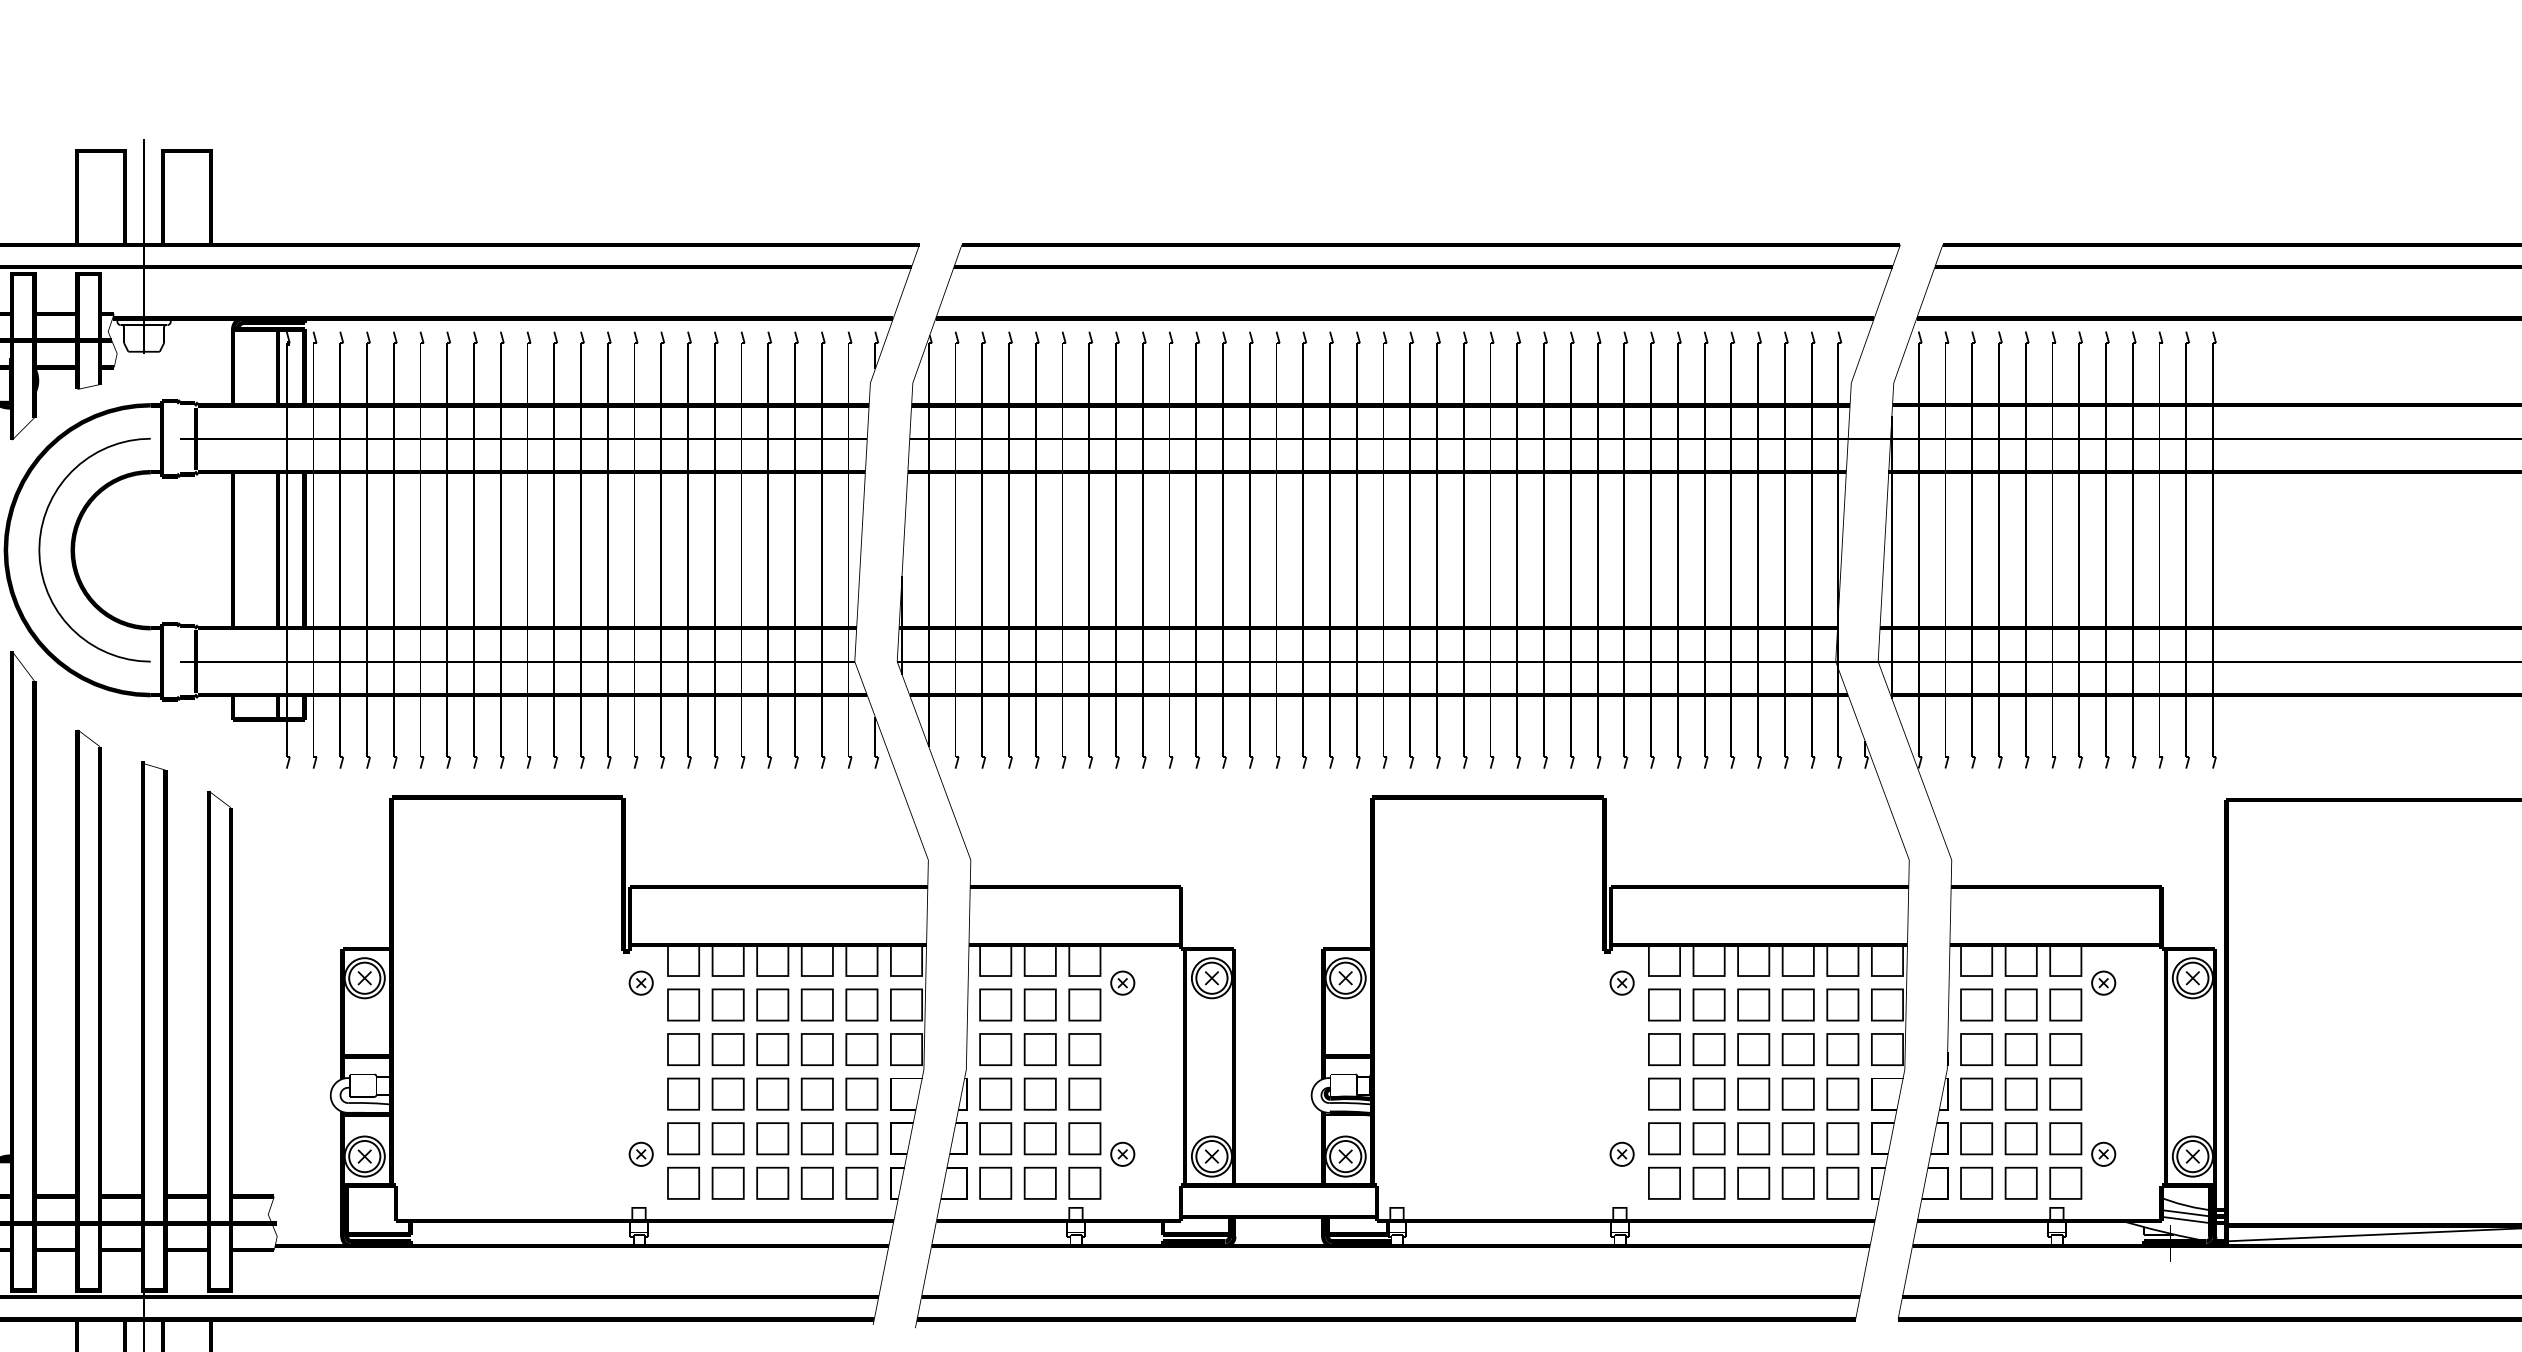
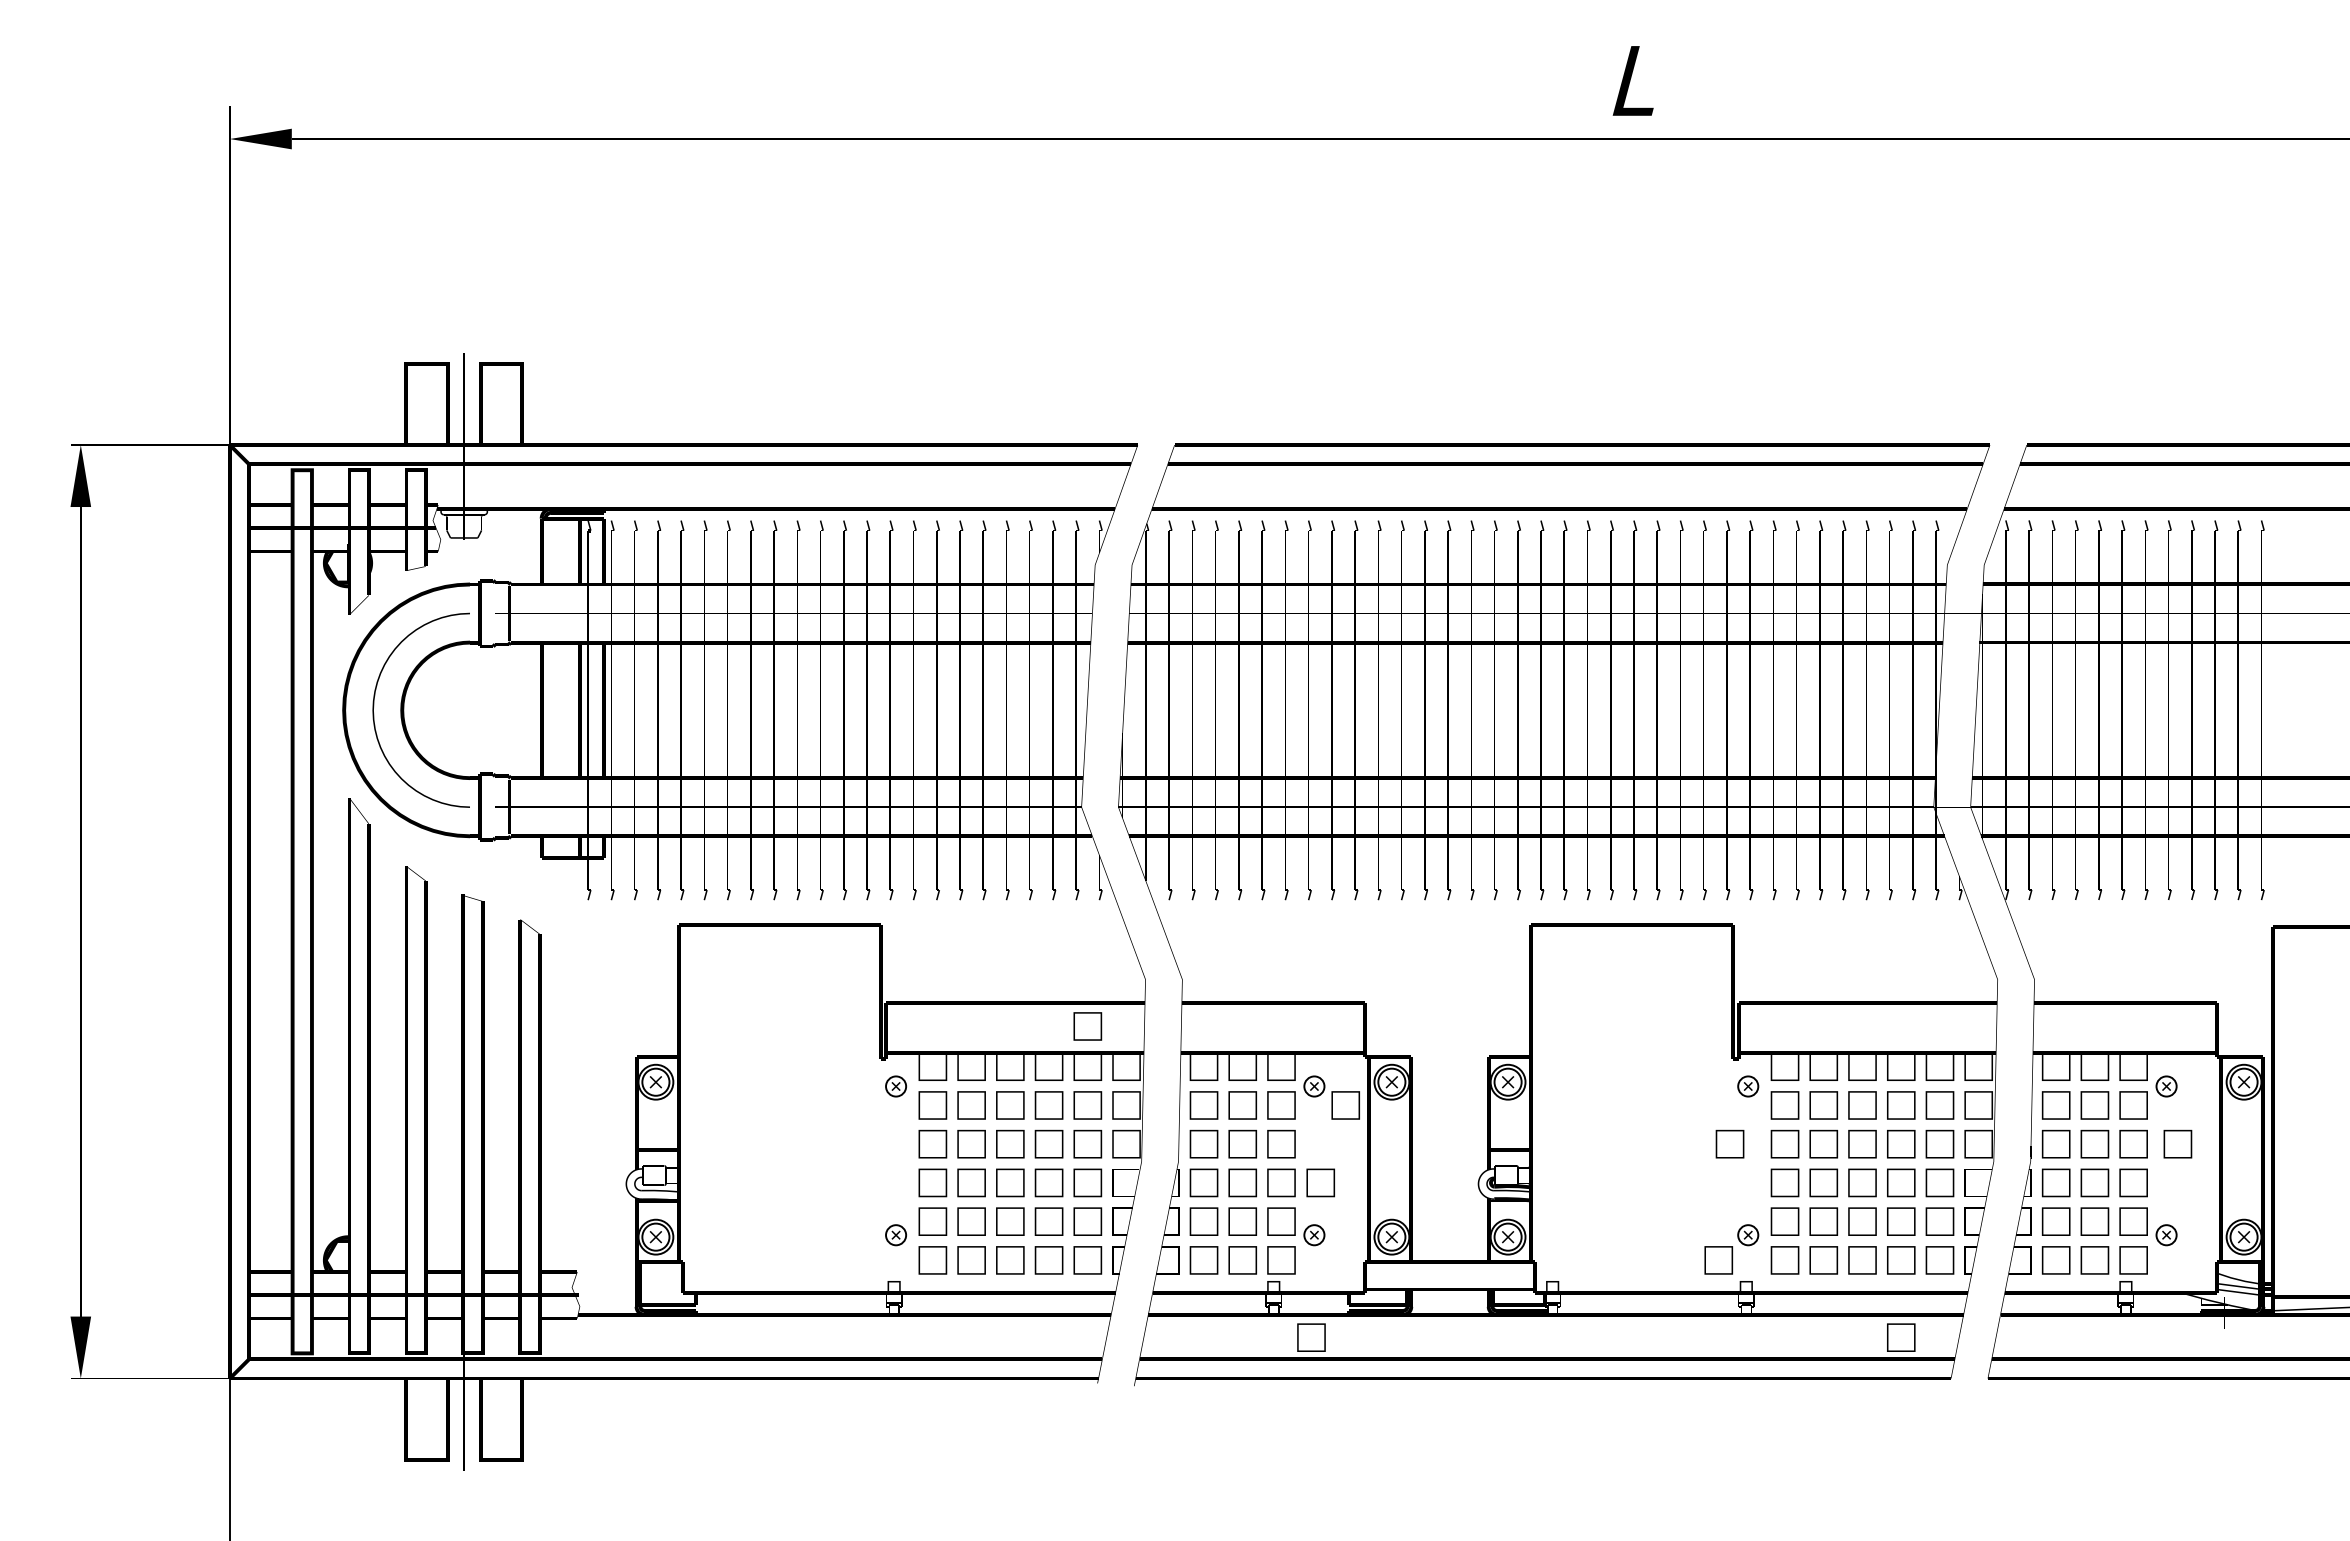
part: (861, 914) -> (1087, 1026), added
part: (1158, 1005) -> (1345, 1105), added
part: (1600, 1048) -> (1729, 1143), added
part: (2116, 1048) -> (2177, 1143), added
part: (1129, 1093) -> (1320, 1182), added
part: (1587, 1183) -> (1718, 1260), added
part: (1119, 1272) -> (1311, 1337), added
part: (1798, 1272) -> (1901, 1337), added

